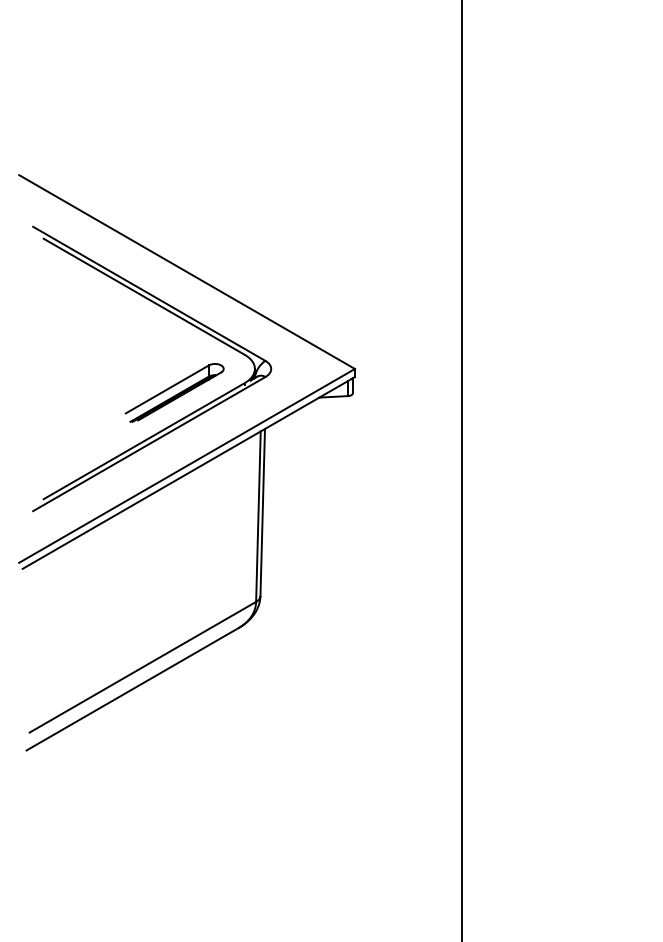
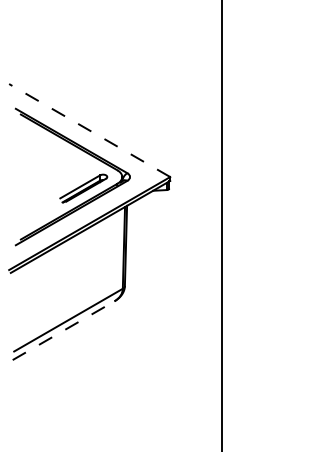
line: (186, 271) -> (89, 130), solid -> dashed
line: (132, 688) -> (63, 330), solid -> dashed

